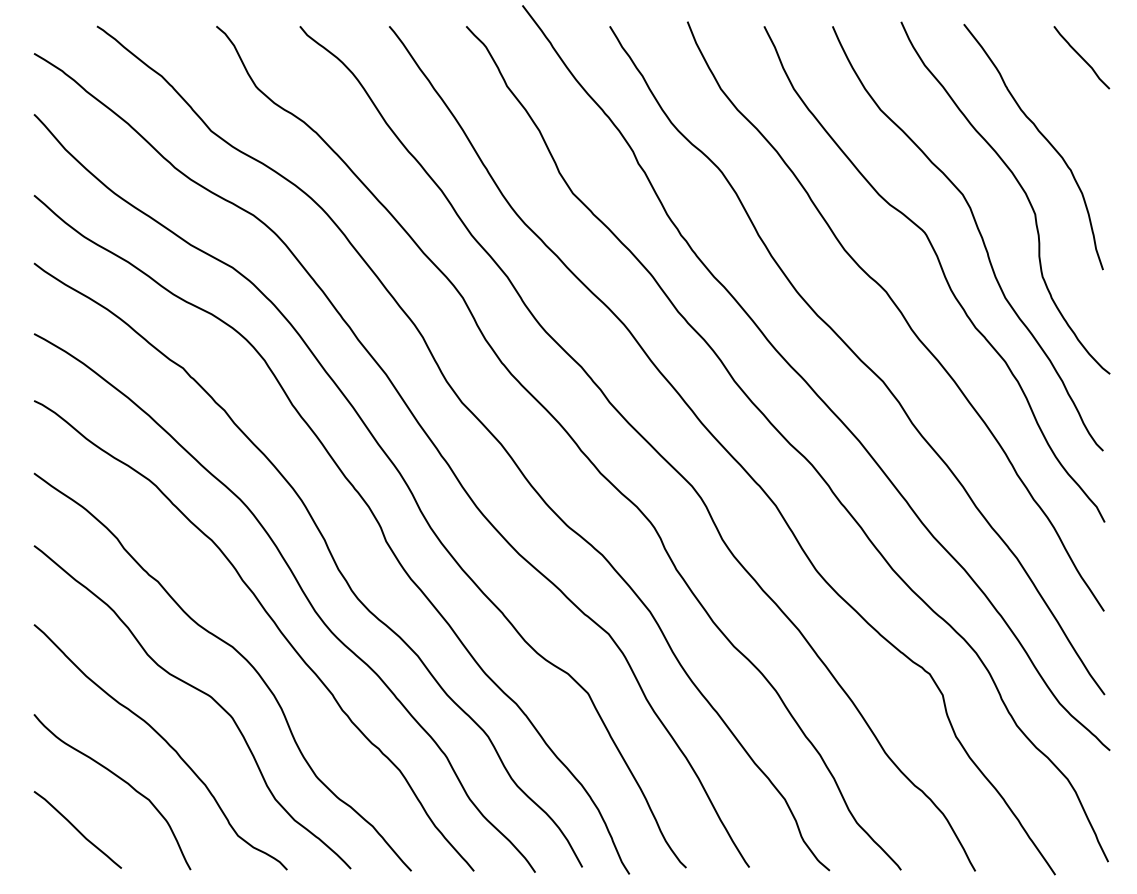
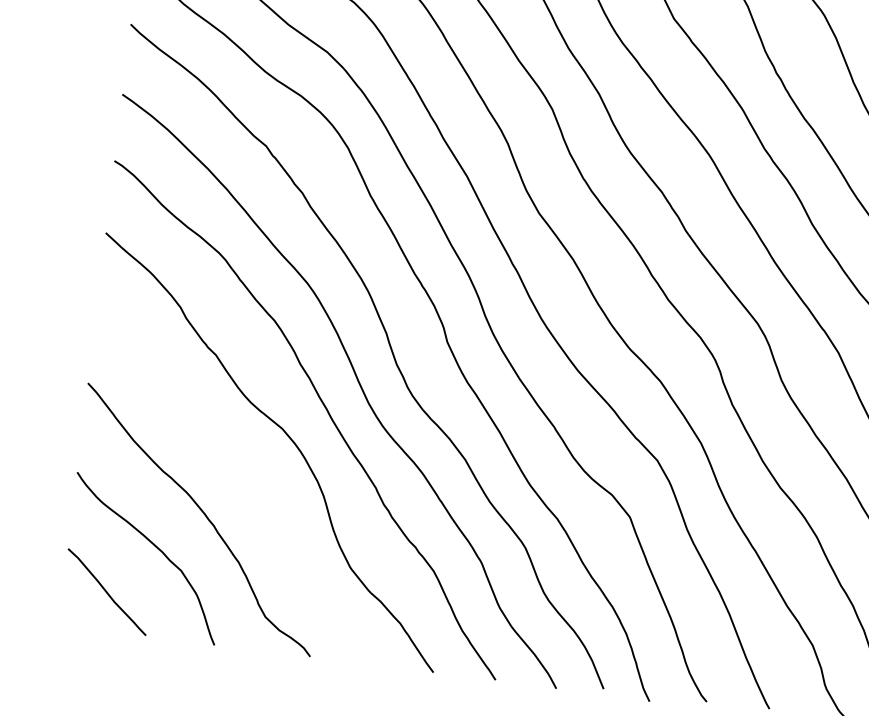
curve: (199, 691) -> (244, 469), removed

